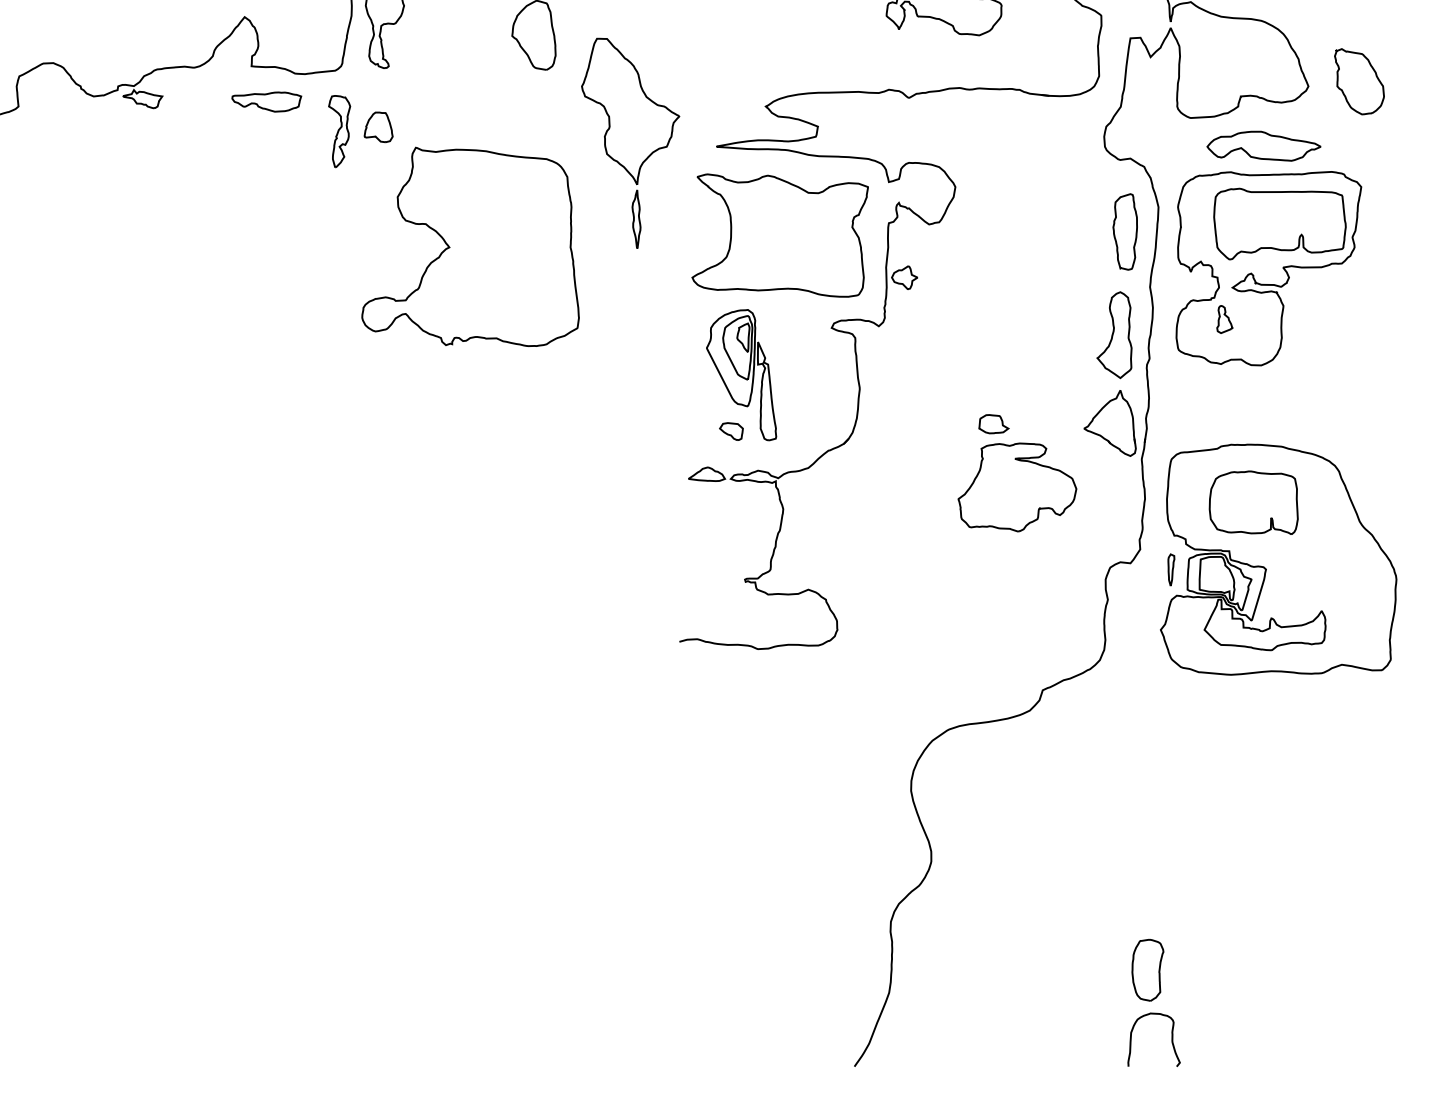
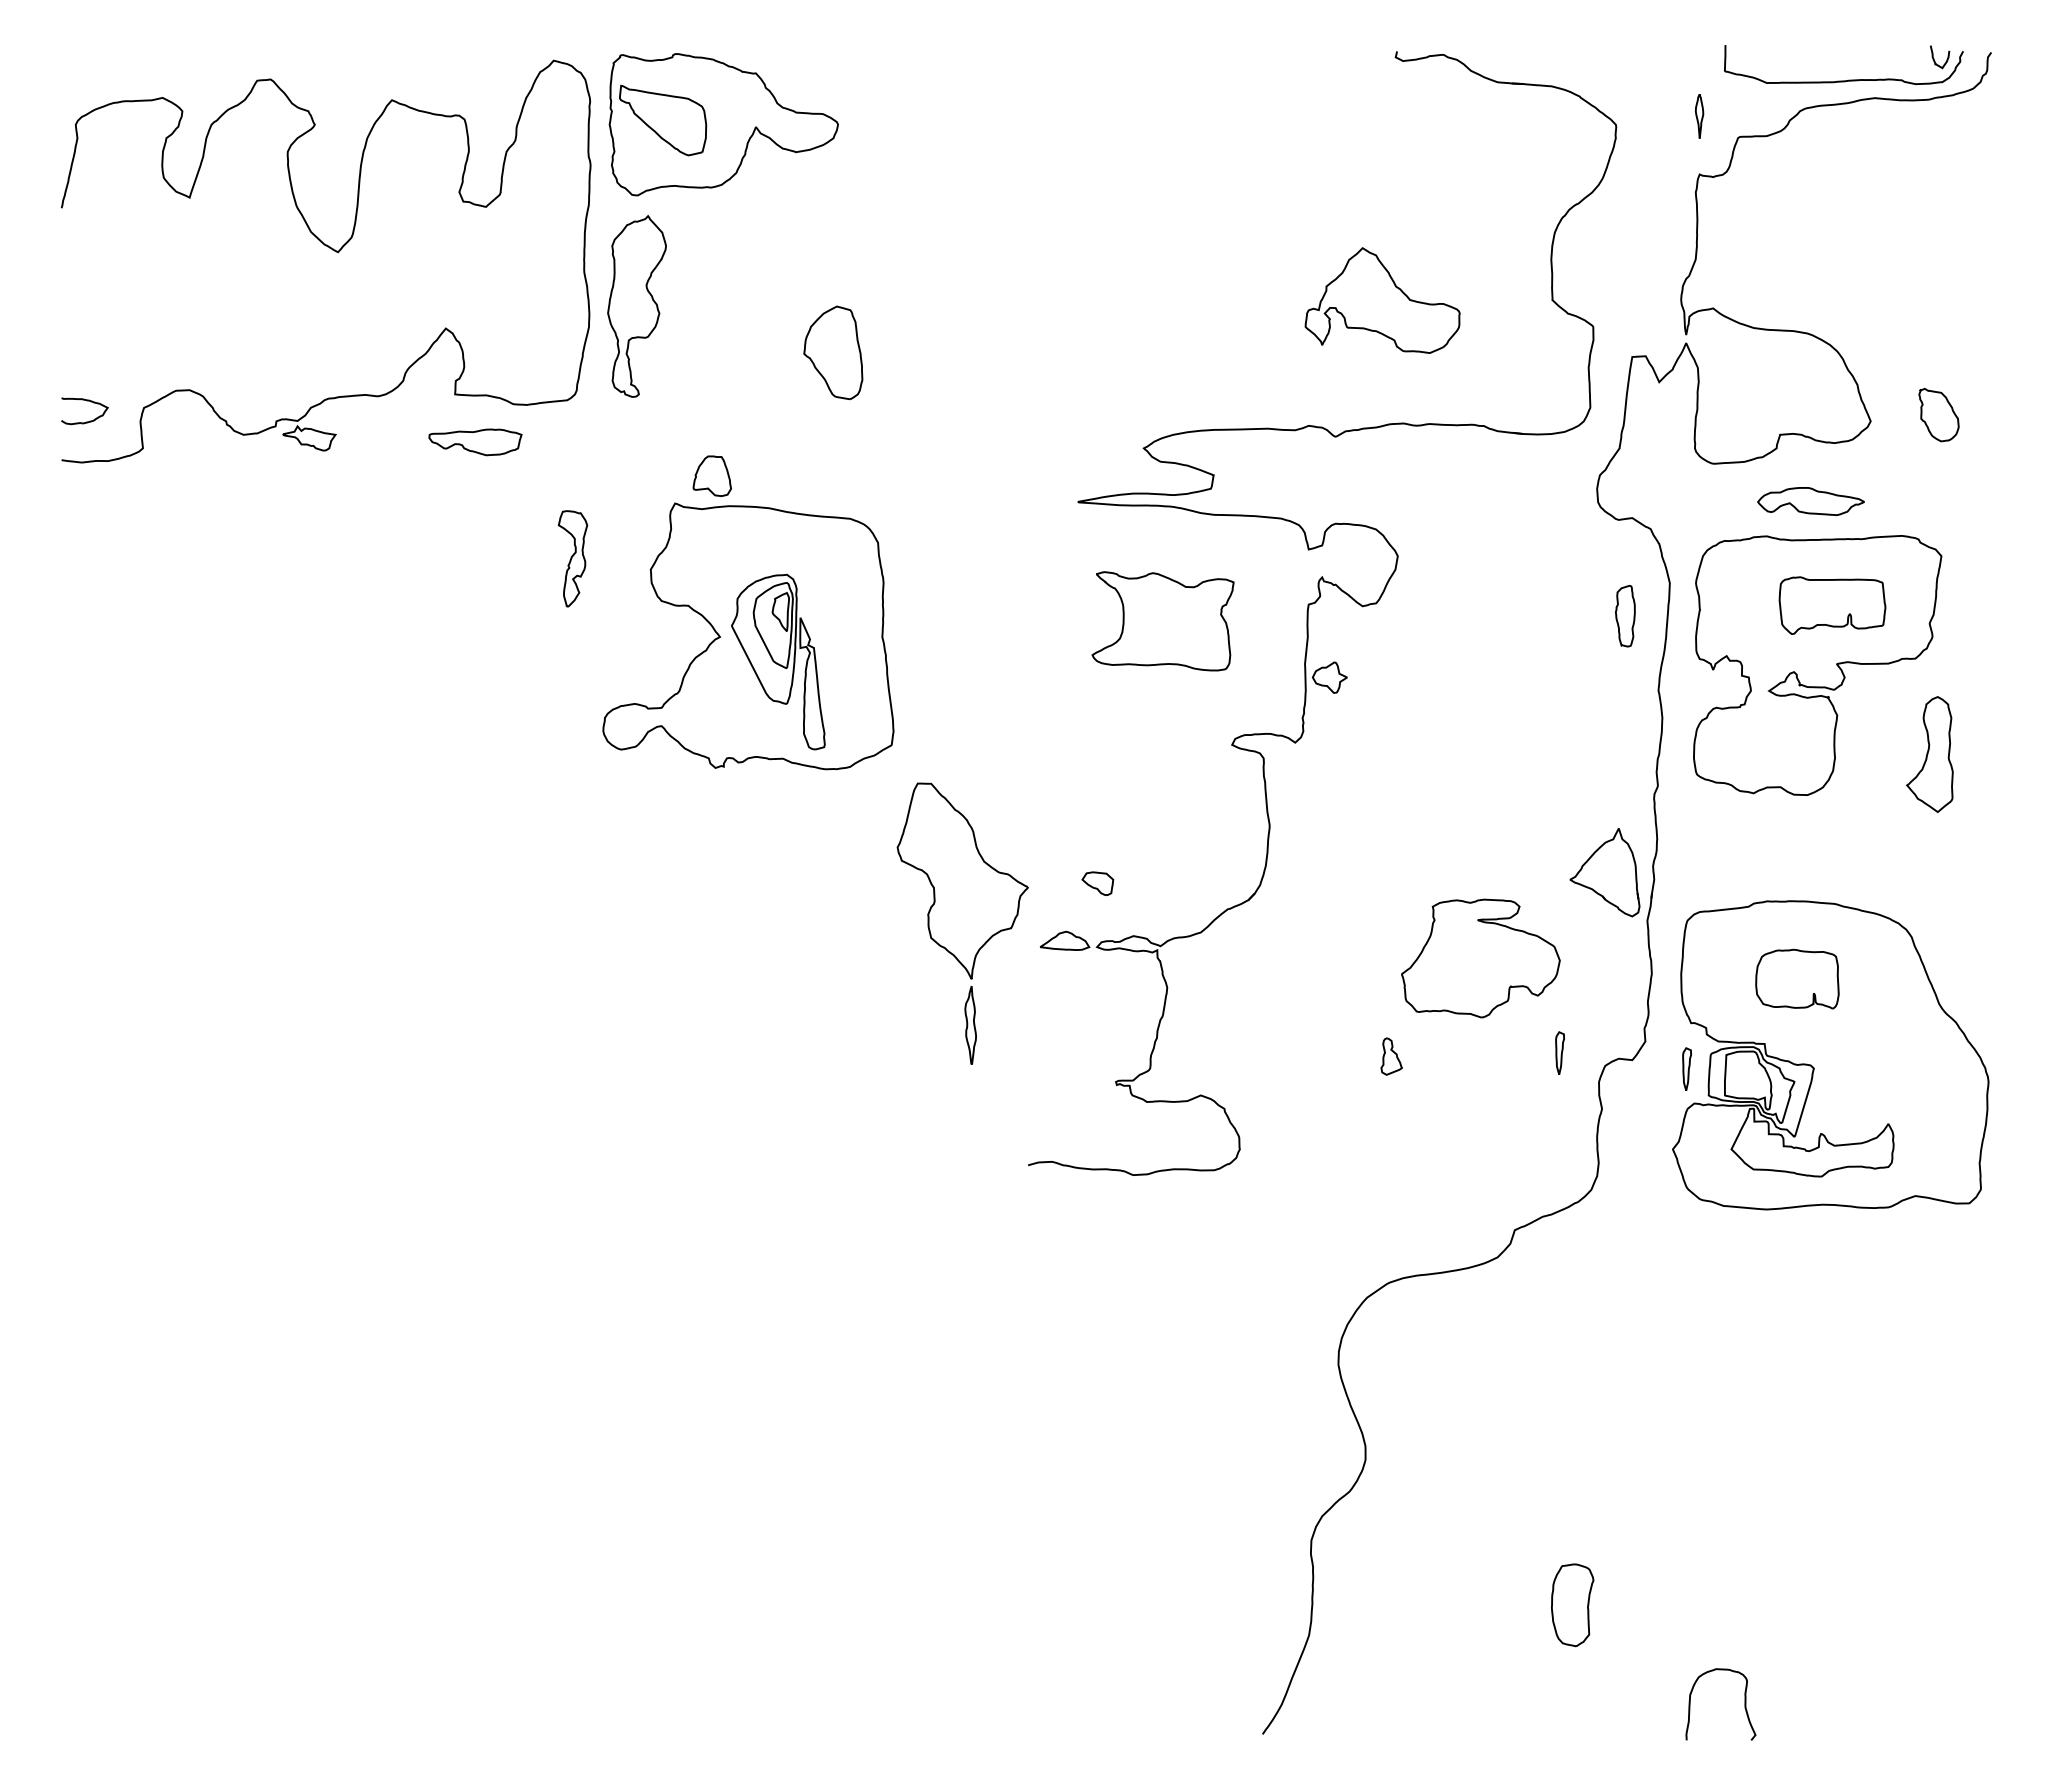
part: (1359, 81) -> (1938, 414), size x0.6
part: (378, 126) -> (711, 475), moved
part: (339, 131) -> (572, 558), moved
part: (630, 143) -> (962, 923), moved
part: (1263, 146) -> (1810, 501), size x0.7
part: (1279, 223) -> (1832, 605), size x0.6
part: (1125, 231) -> (1625, 615), size x0.6
part: (779, 235) -> (1162, 621), size x0.6
part: (1224, 319) -> (1391, 1056), moved
part: (1114, 335) -> (1929, 754), moved
part: (741, 374) -> (778, 661), moved
part: (994, 423) -> (1449, 873), removed
part: (1253, 503) -> (1797, 979), size x0.7
part: (1076, 557) -> (1559, 1052), added
part: (1147, 970) -> (1572, 1605), moved
curve: (1171, 1039) -> (1744, 1704), moved

